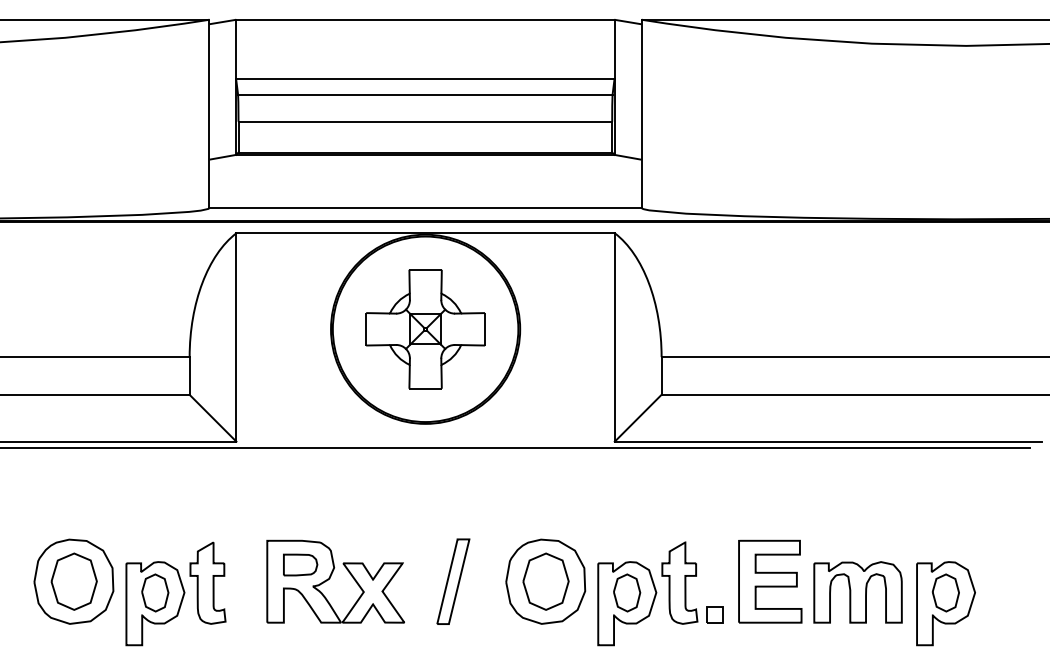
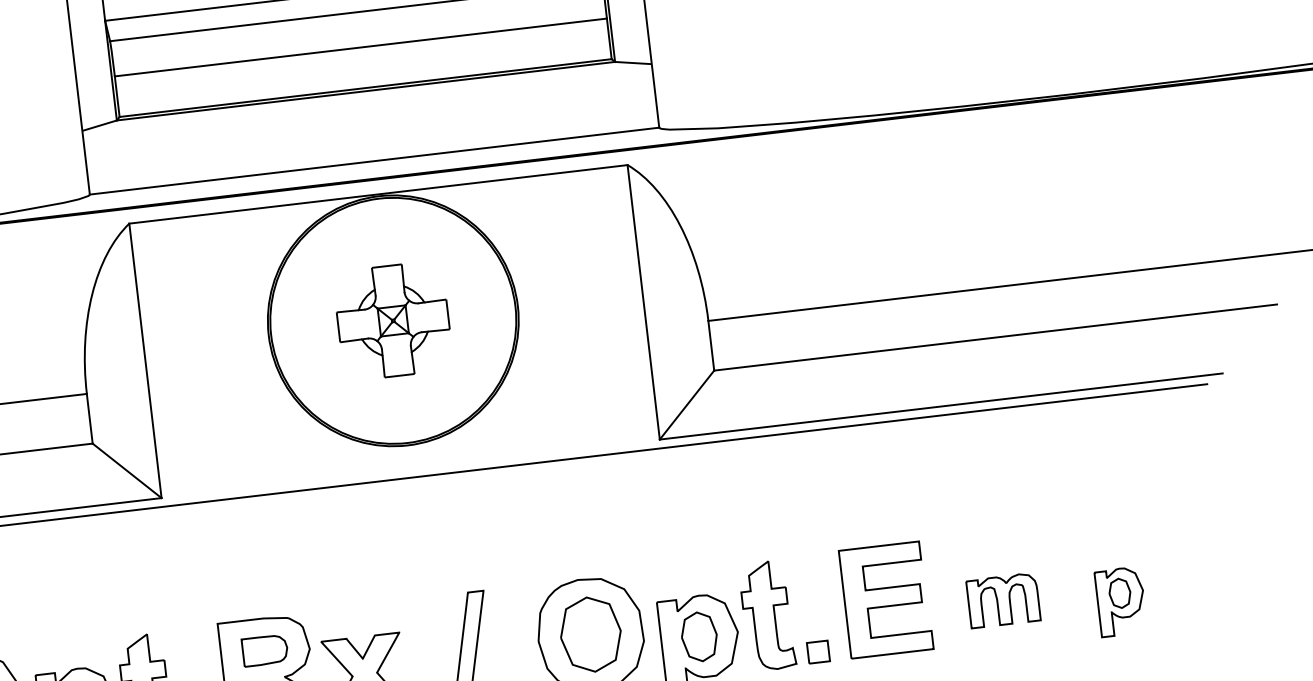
part: (425, 329) -> (393, 321), size x0.7
part: (857, 592) -> (1002, 600), size x0.6
part: (945, 603) -> (1120, 601), size x0.6

